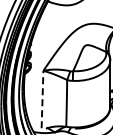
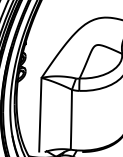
line: (42, 99) -> (40, 114), dashed -> solid

